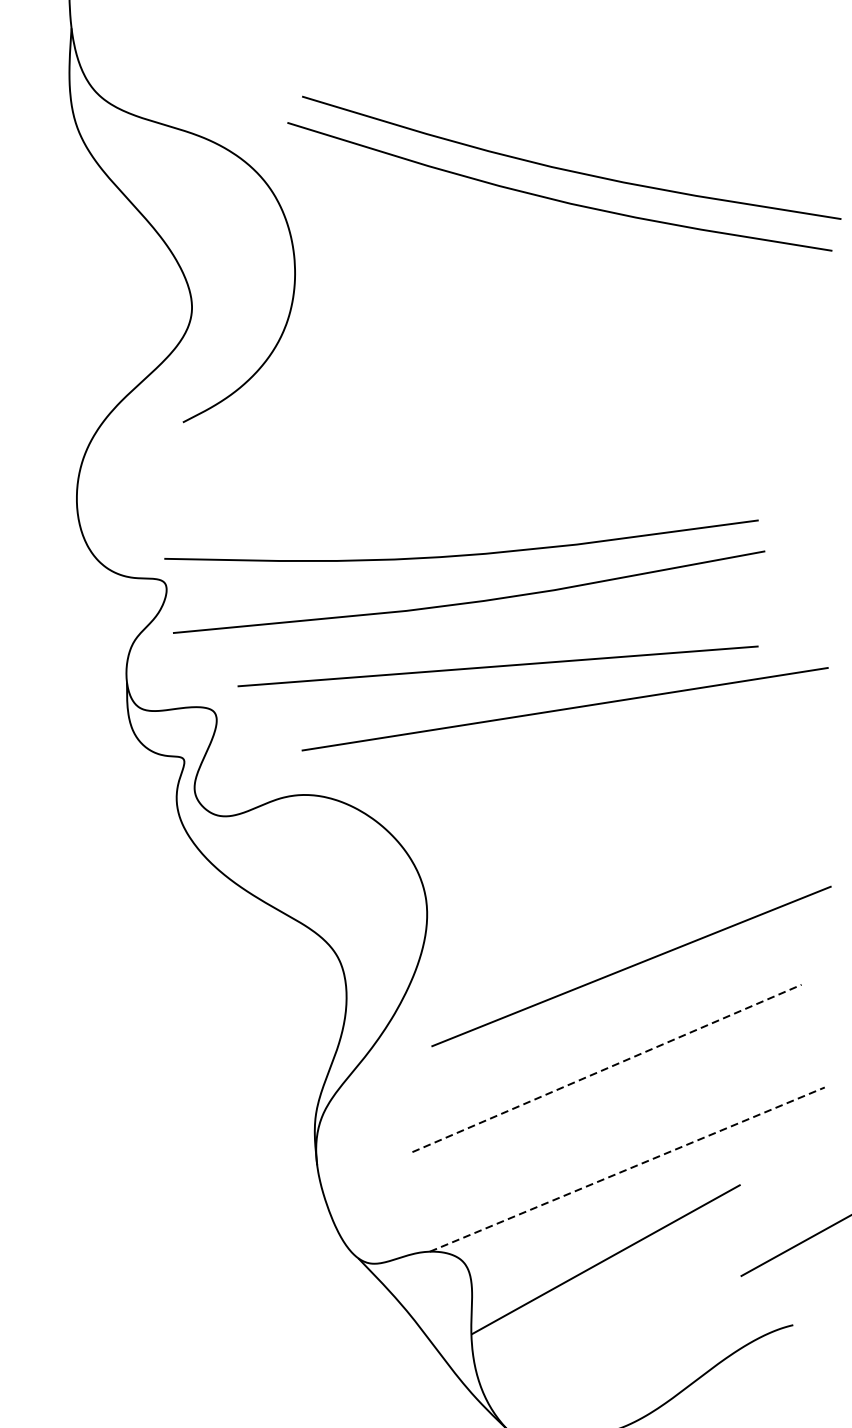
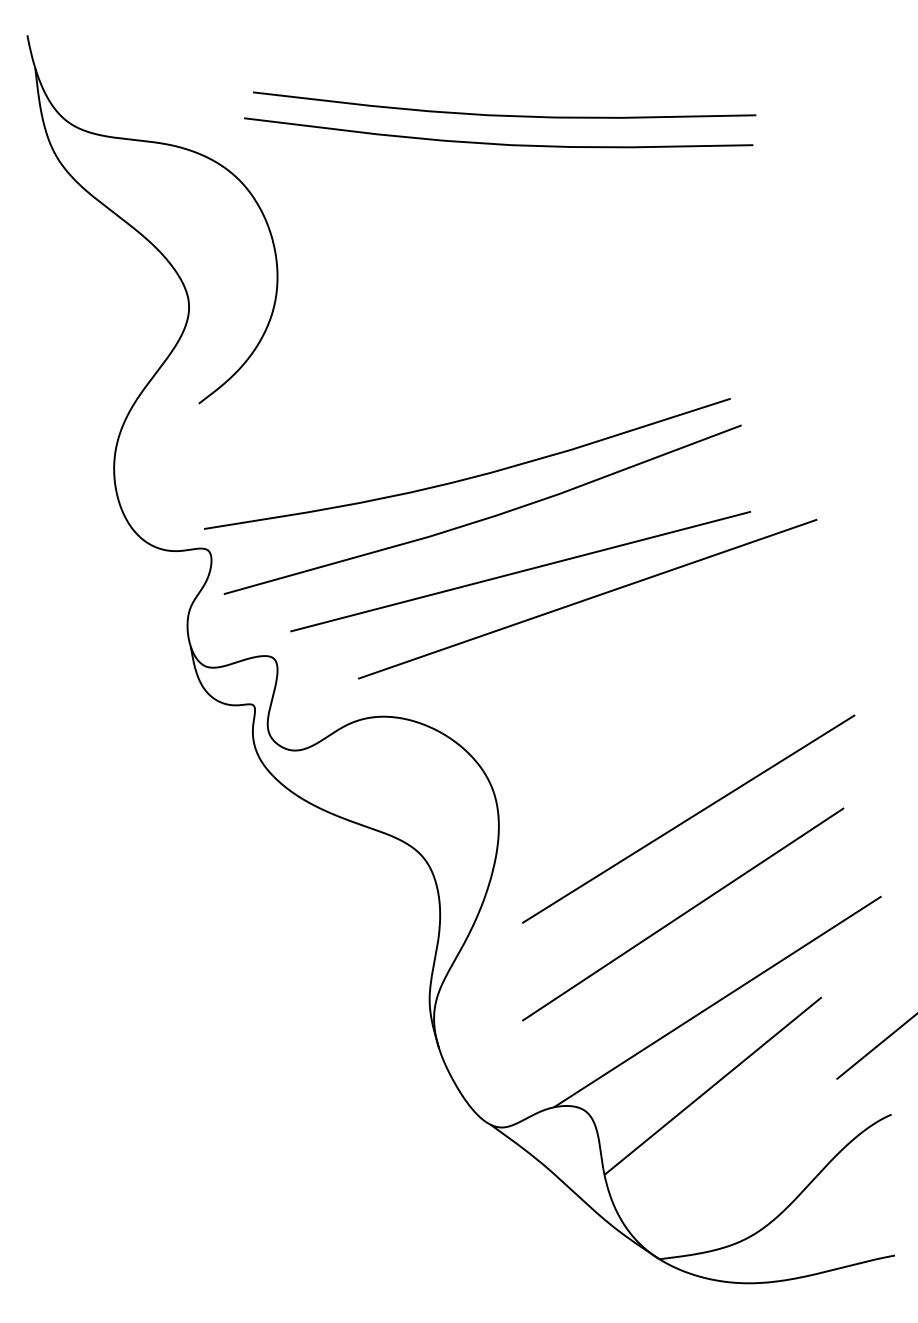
line: (607, 1068) -> (683, 914), dashed -> solid
line: (627, 1169) -> (717, 1001), dashed -> solid

